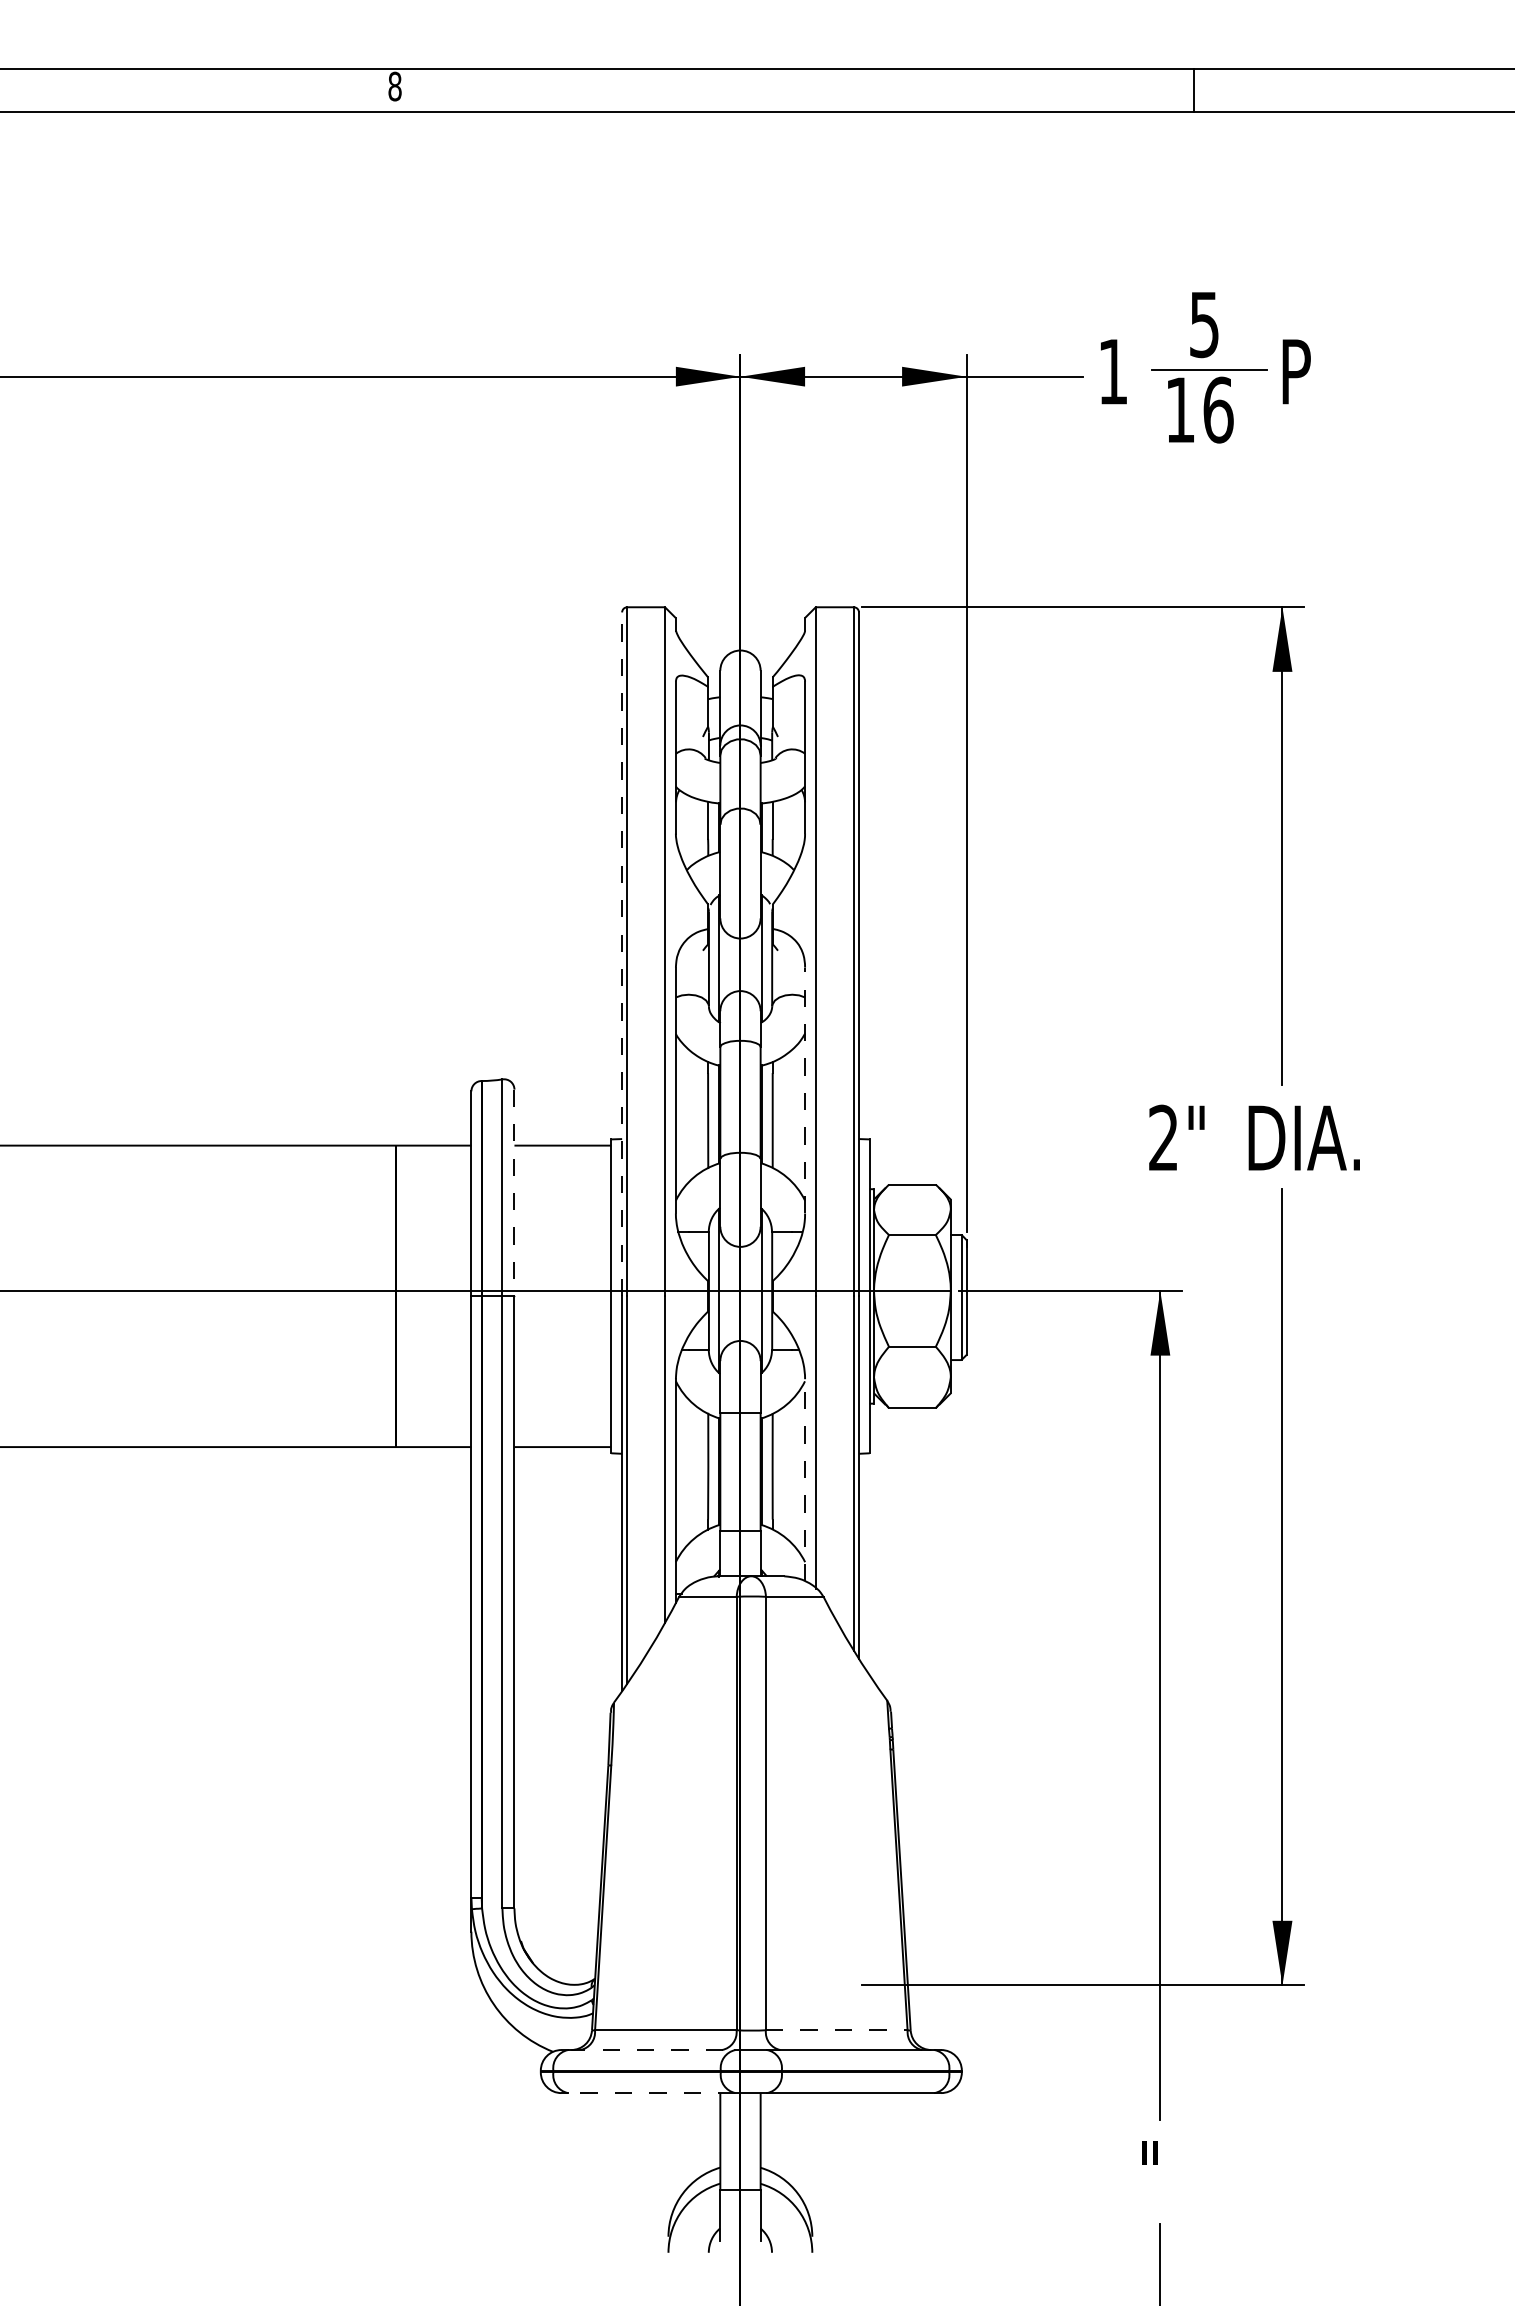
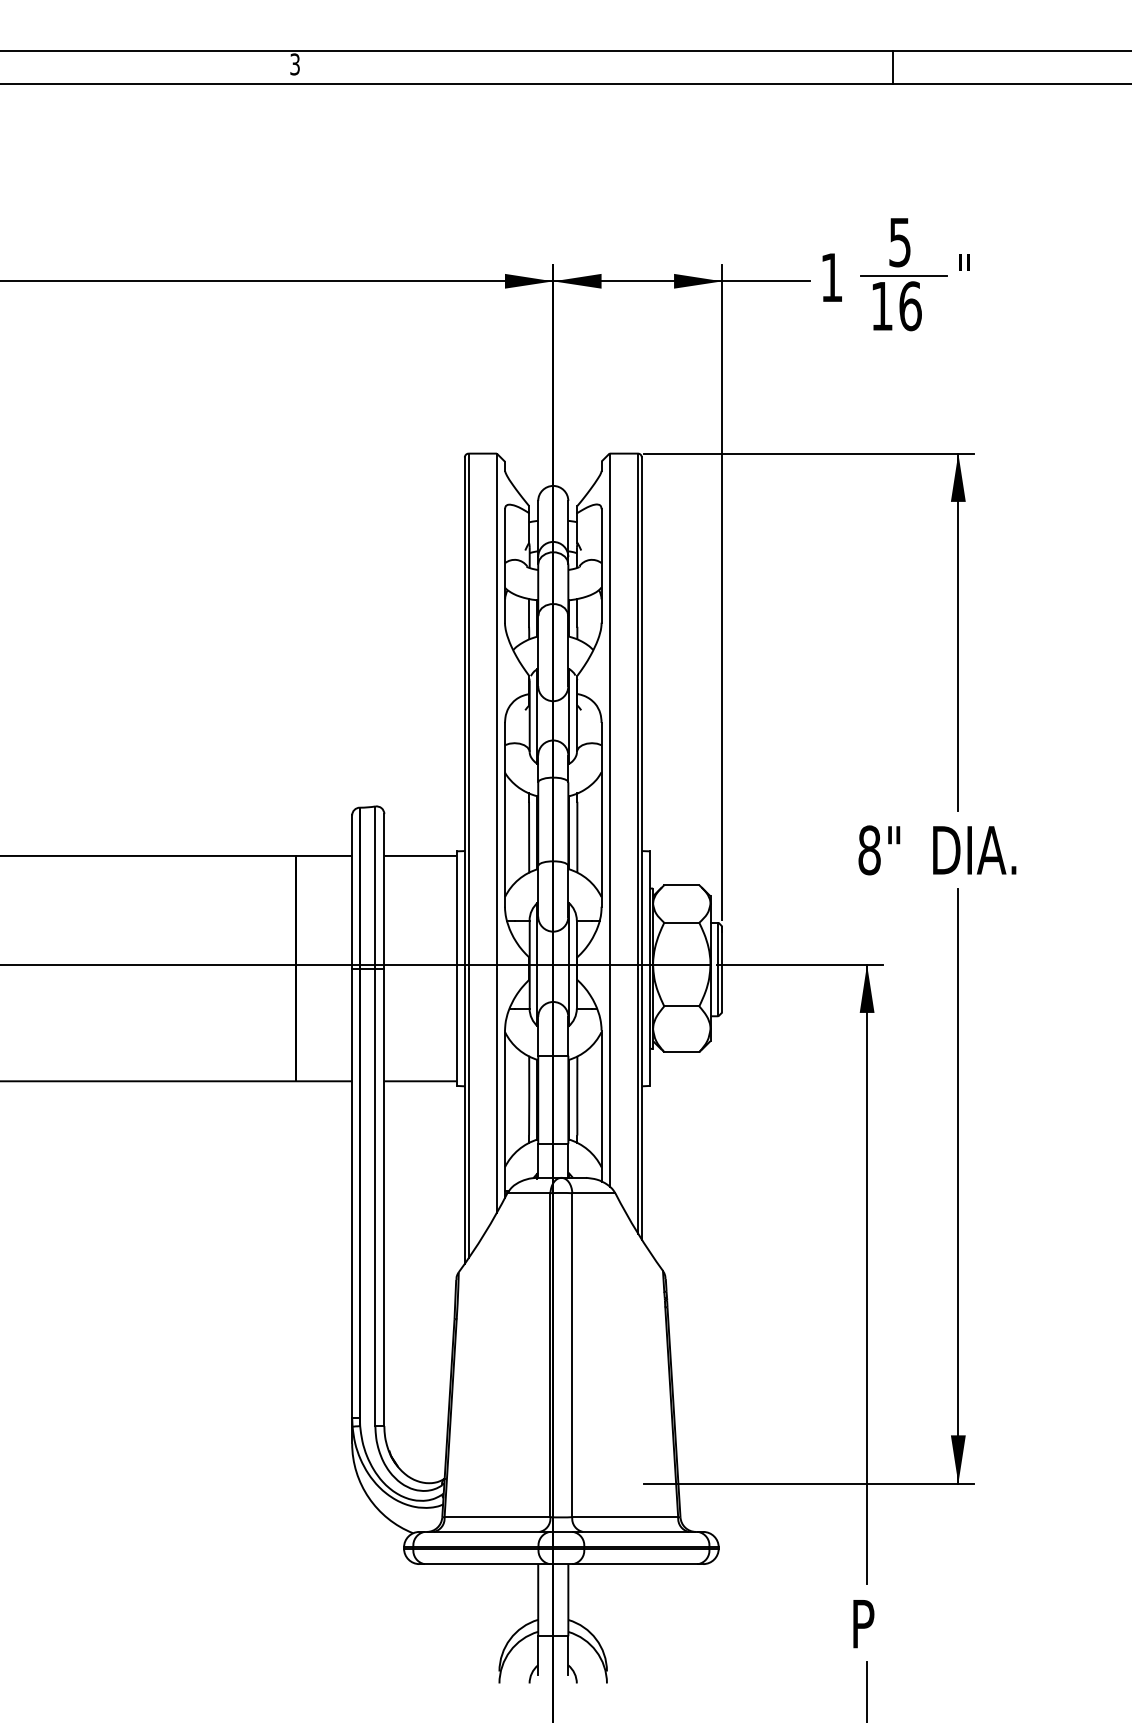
text: (394, 86) -> (294, 64), 8 -> 3
text: (1296, 371) -> (968, 277), P -> "
line: (622, 954) -> (465, 713), dashed -> solid
line: (805, 1090) -> (601, 814), dashed -> solid
text: (1163, 1137) -> (869, 849), 2" -> 8"
line: (514, 1193) -> (384, 891), dashed -> solid
line: (805, 1479) -> (601, 1105), dashed -> solid
line: (836, 2030) -> (625, 1517), dashed -> solid
line: (651, 2050) -> (486, 1532), dashed -> solid
line: (651, 2093) -> (486, 1564), dashed -> solid
text: (1156, 2173) -> (864, 1624), " -> P

